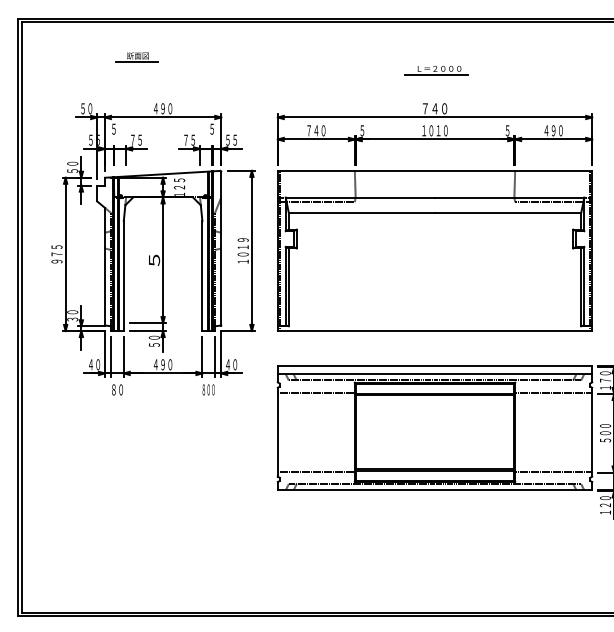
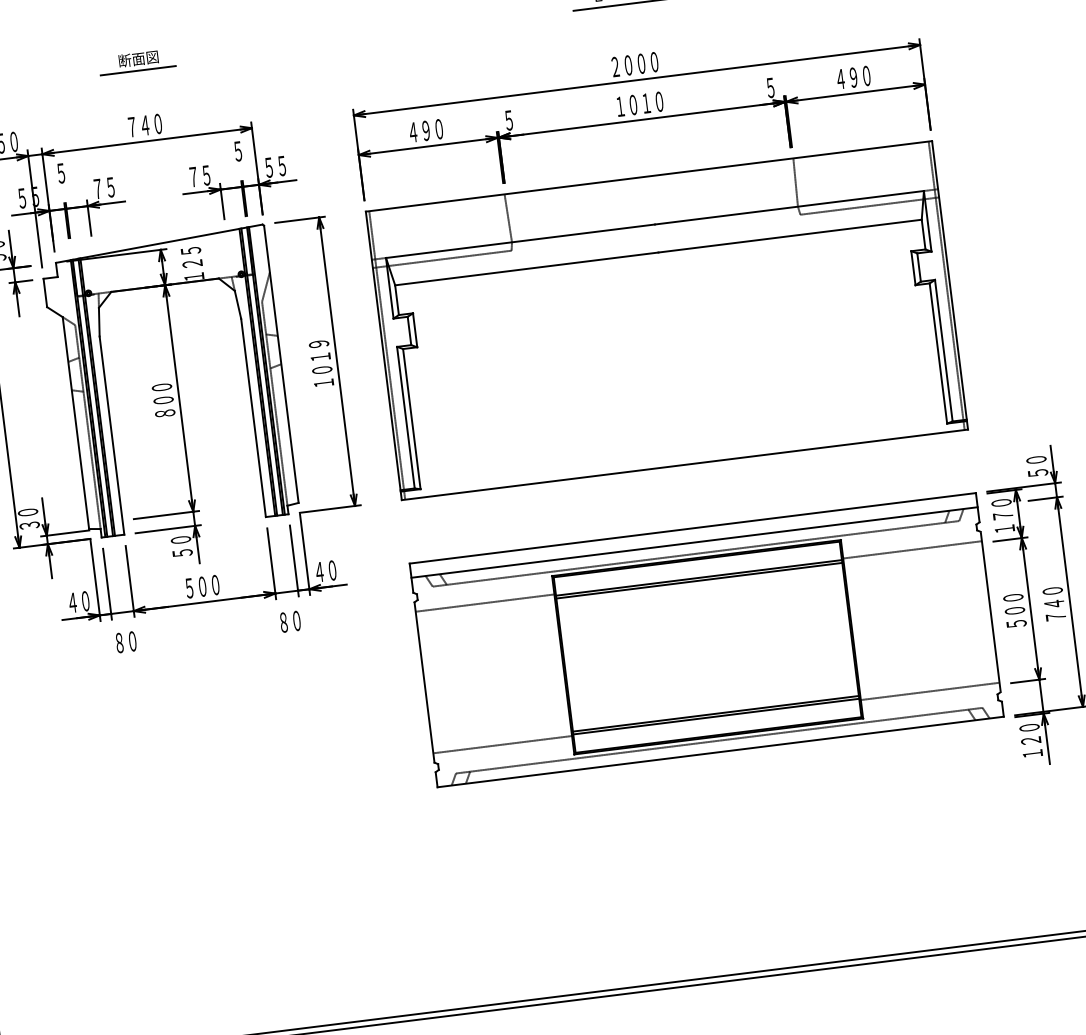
part: (136, 57) -> (136, 62), moved
text: (159, 108) -> (138, 125), ４９０ -> ７４０
text: (434, 108) -> (634, 64), ７４０ -> ２０００
text: (312, 130) -> (419, 131), ７４０ -> ４９０
text: (154, 260) -> (163, 400), ５ -> ８００
text: (158, 364) -> (194, 587), ４９０ -> ５００
text: (208, 389) -> (289, 621), ８００ -> ８０

